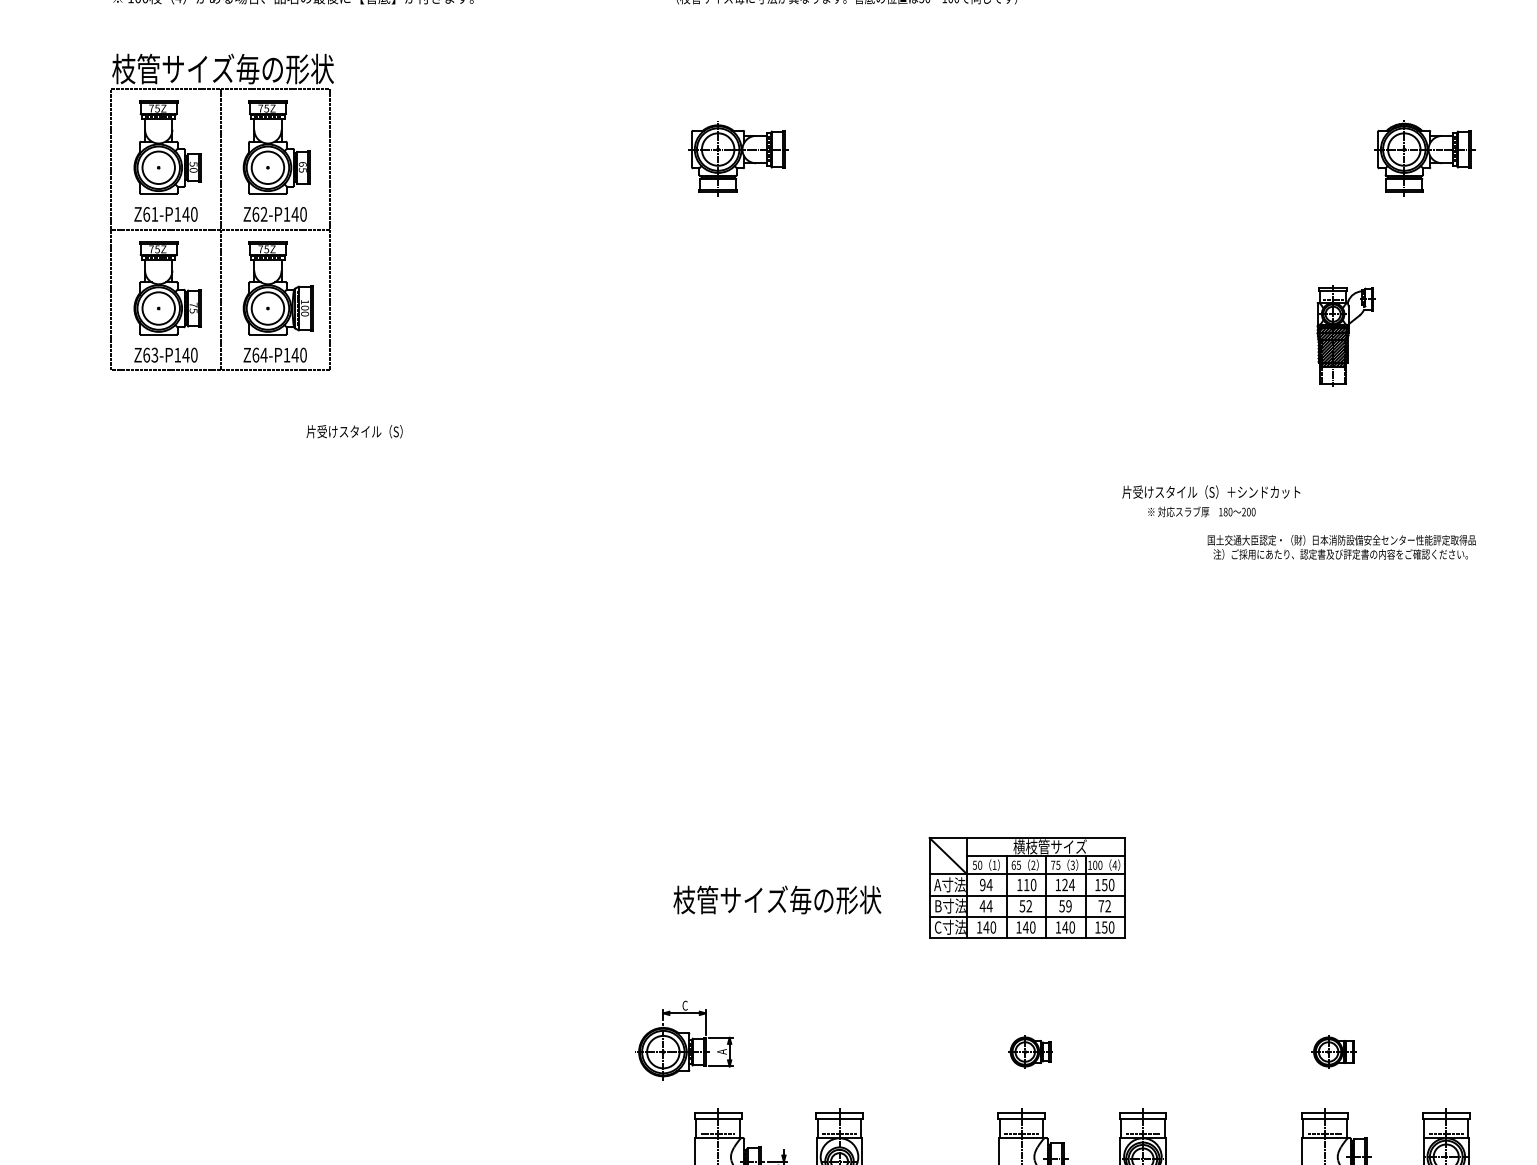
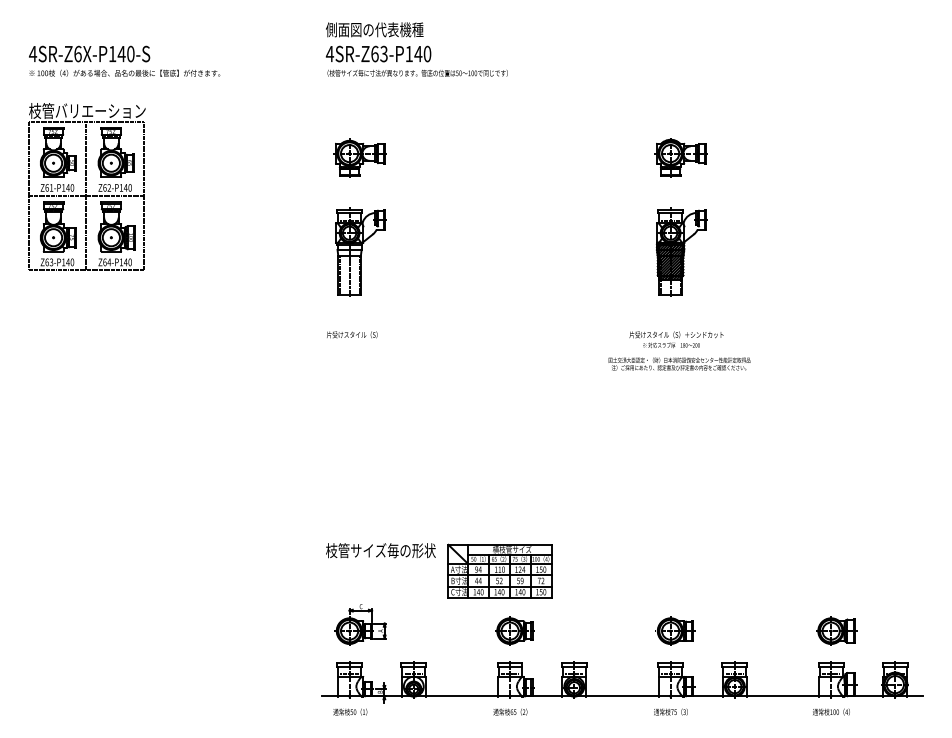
text: (247, 68) -> (100, 110), 枝管サイズ毎の形状 -> 枝管バリエーション
part: (1422, 156) -> (680, 157), moved
part: (738, 334) -> (360, 251), added
part: (1345, 334) -> (681, 251), size x1.67
text: (355, 430) -> (352, 334), moved
text: (1211, 500) -> (676, 339), moved
part: (1026, 886) -> (499, 570), moved
part: (683, 1039) -> (360, 624), moved
part: (1029, 1050) -> (514, 630), size x1.67
part: (1334, 1050) -> (675, 630), size x1.67

